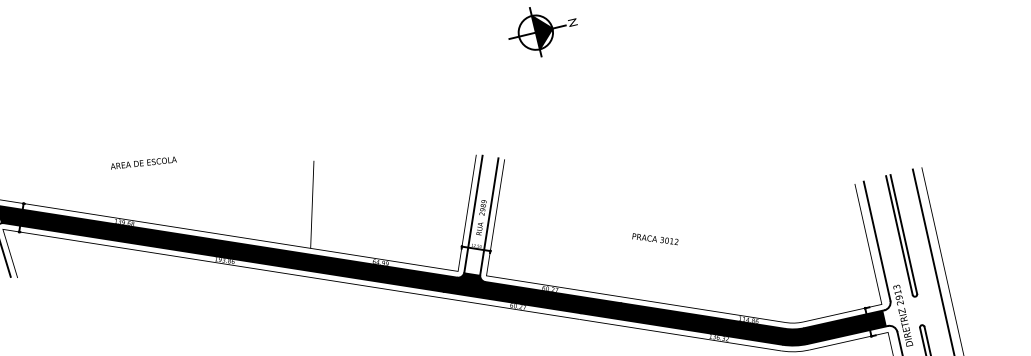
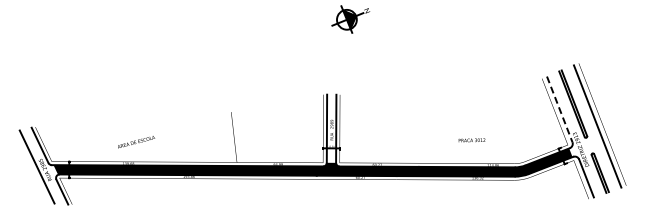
text: (143, 163) -> (136, 142), moved
text: (654, 239) -> (471, 140), moved
line: (876, 241) -> (559, 109), solid -> dashed

